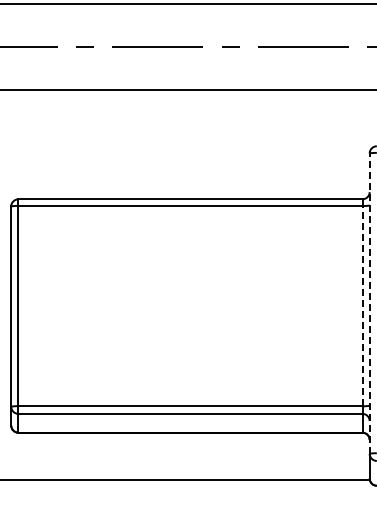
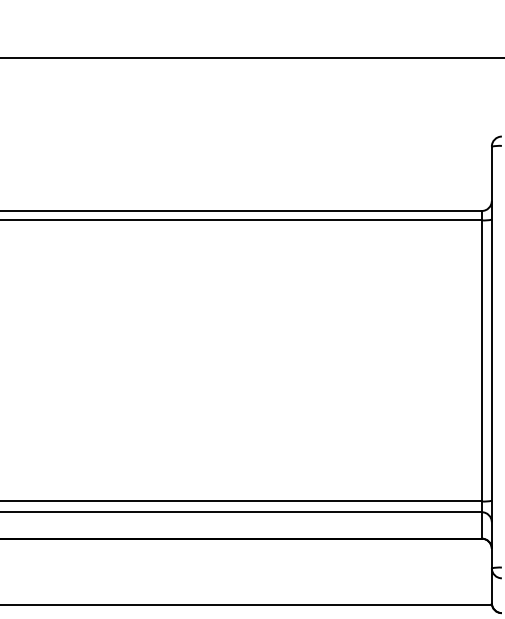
line: (369, 303) -> (491, 357), dashed -> solid
line: (362, 305) -> (481, 360), dashed -> solid

